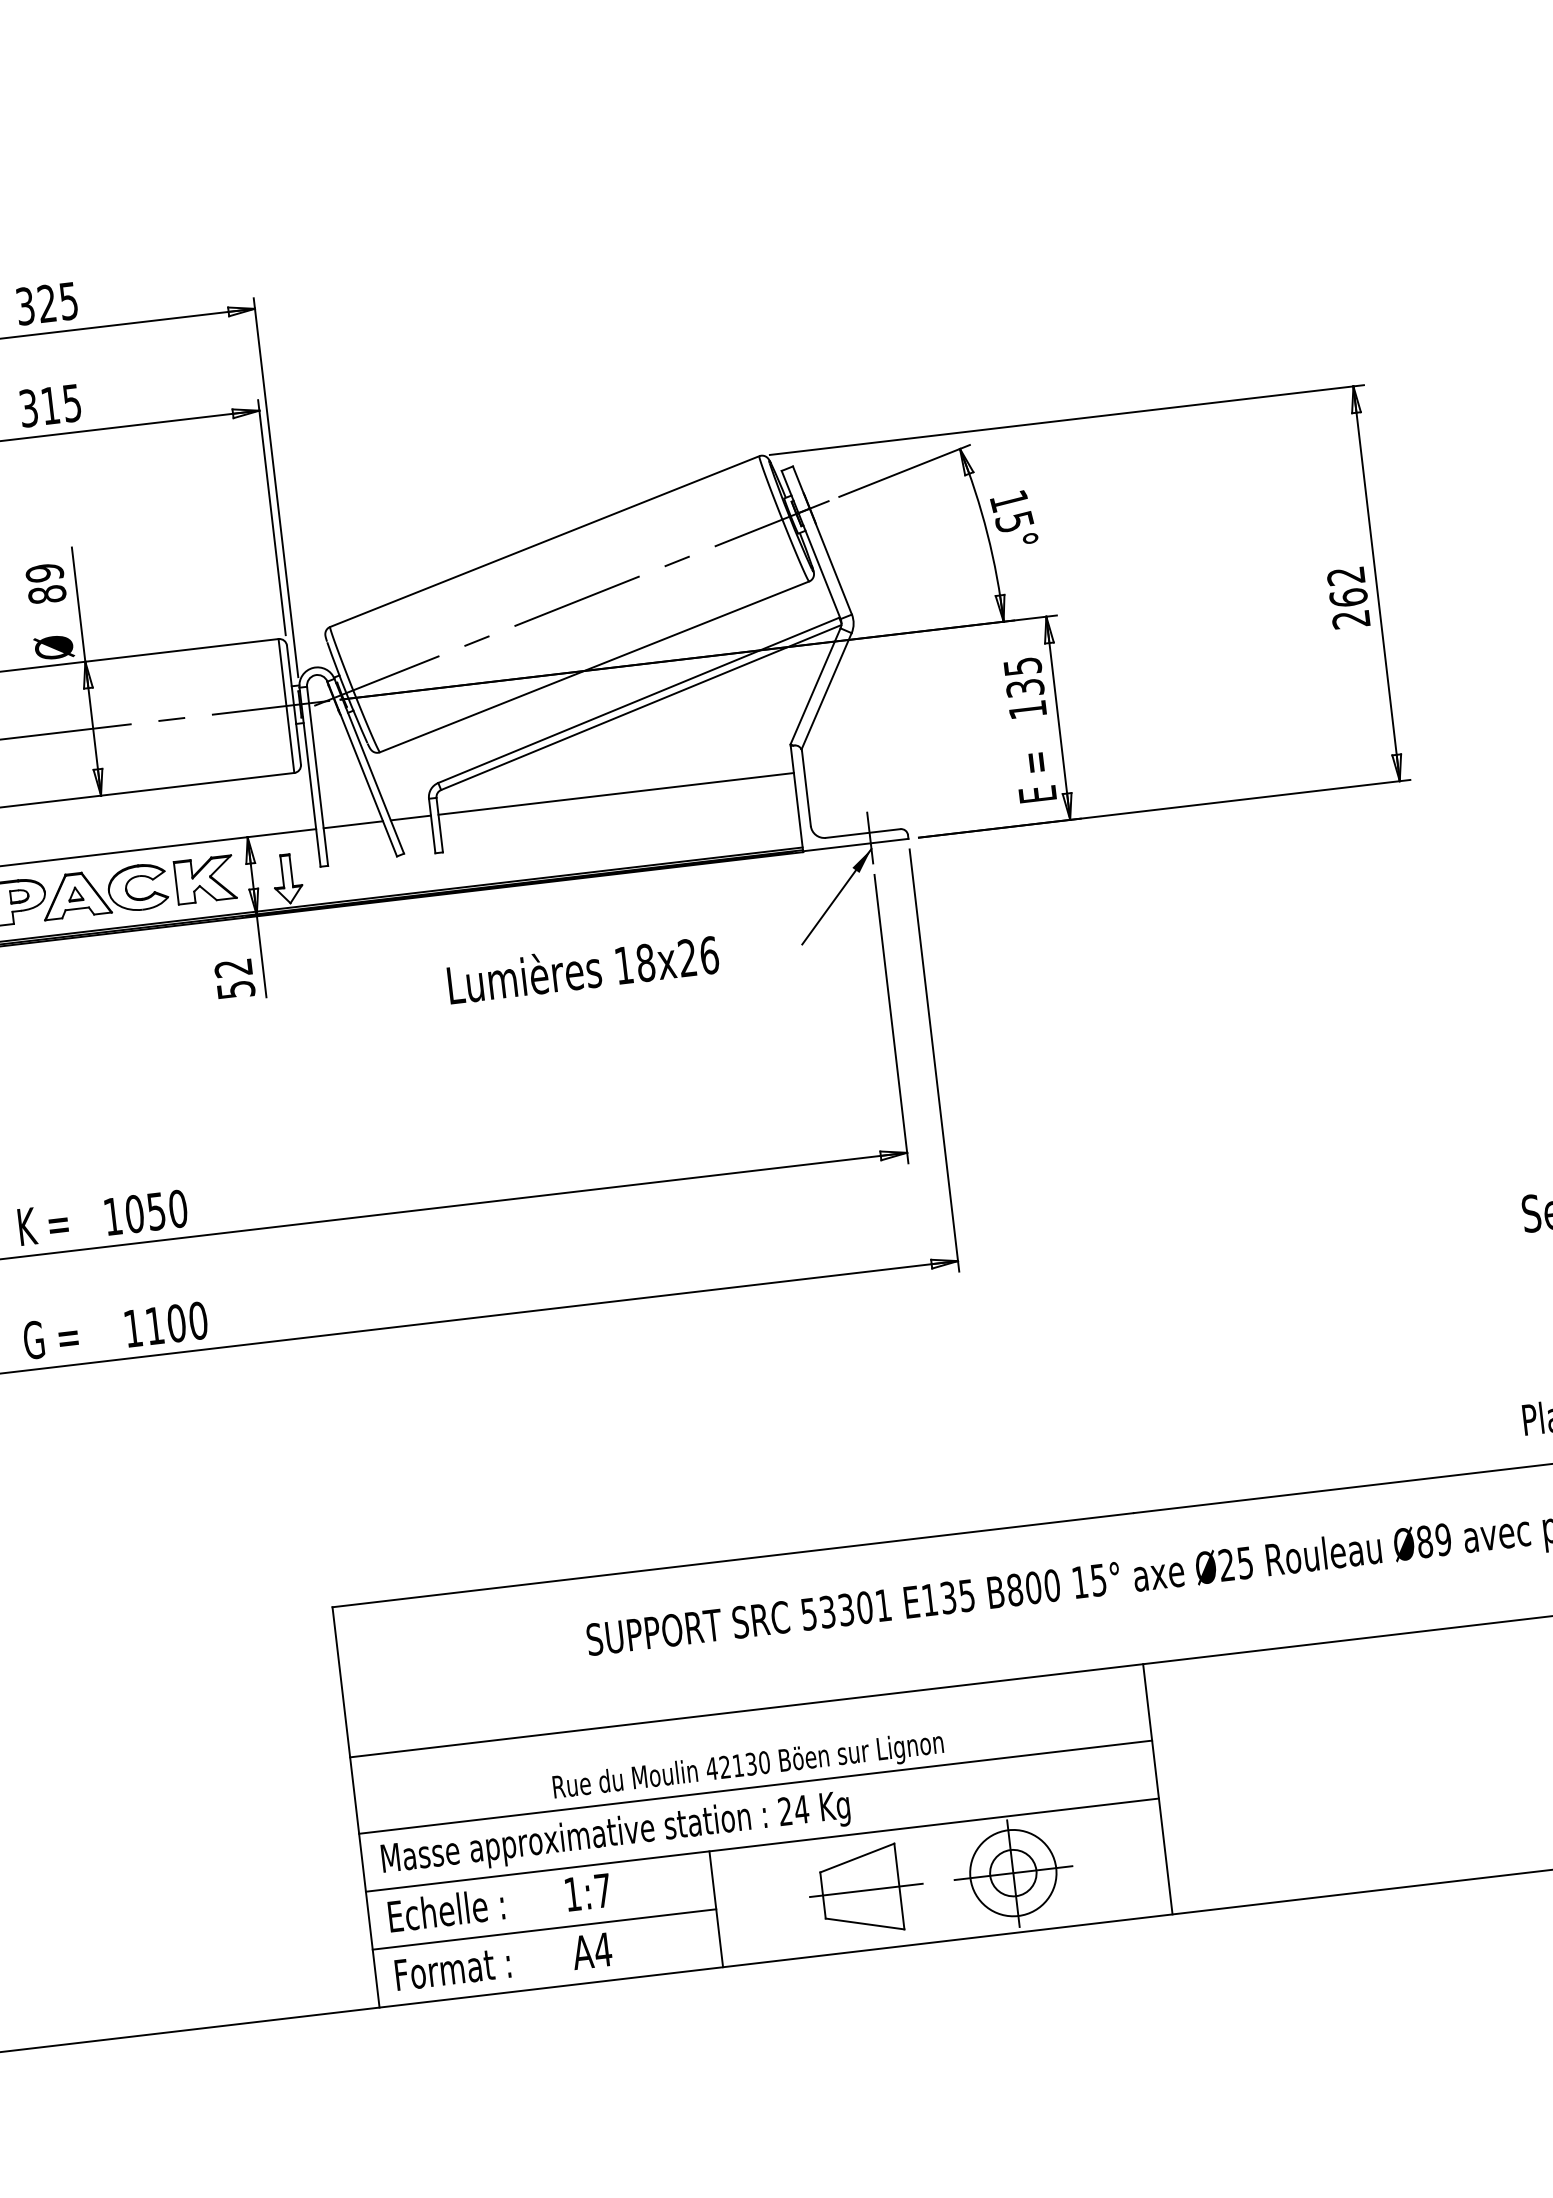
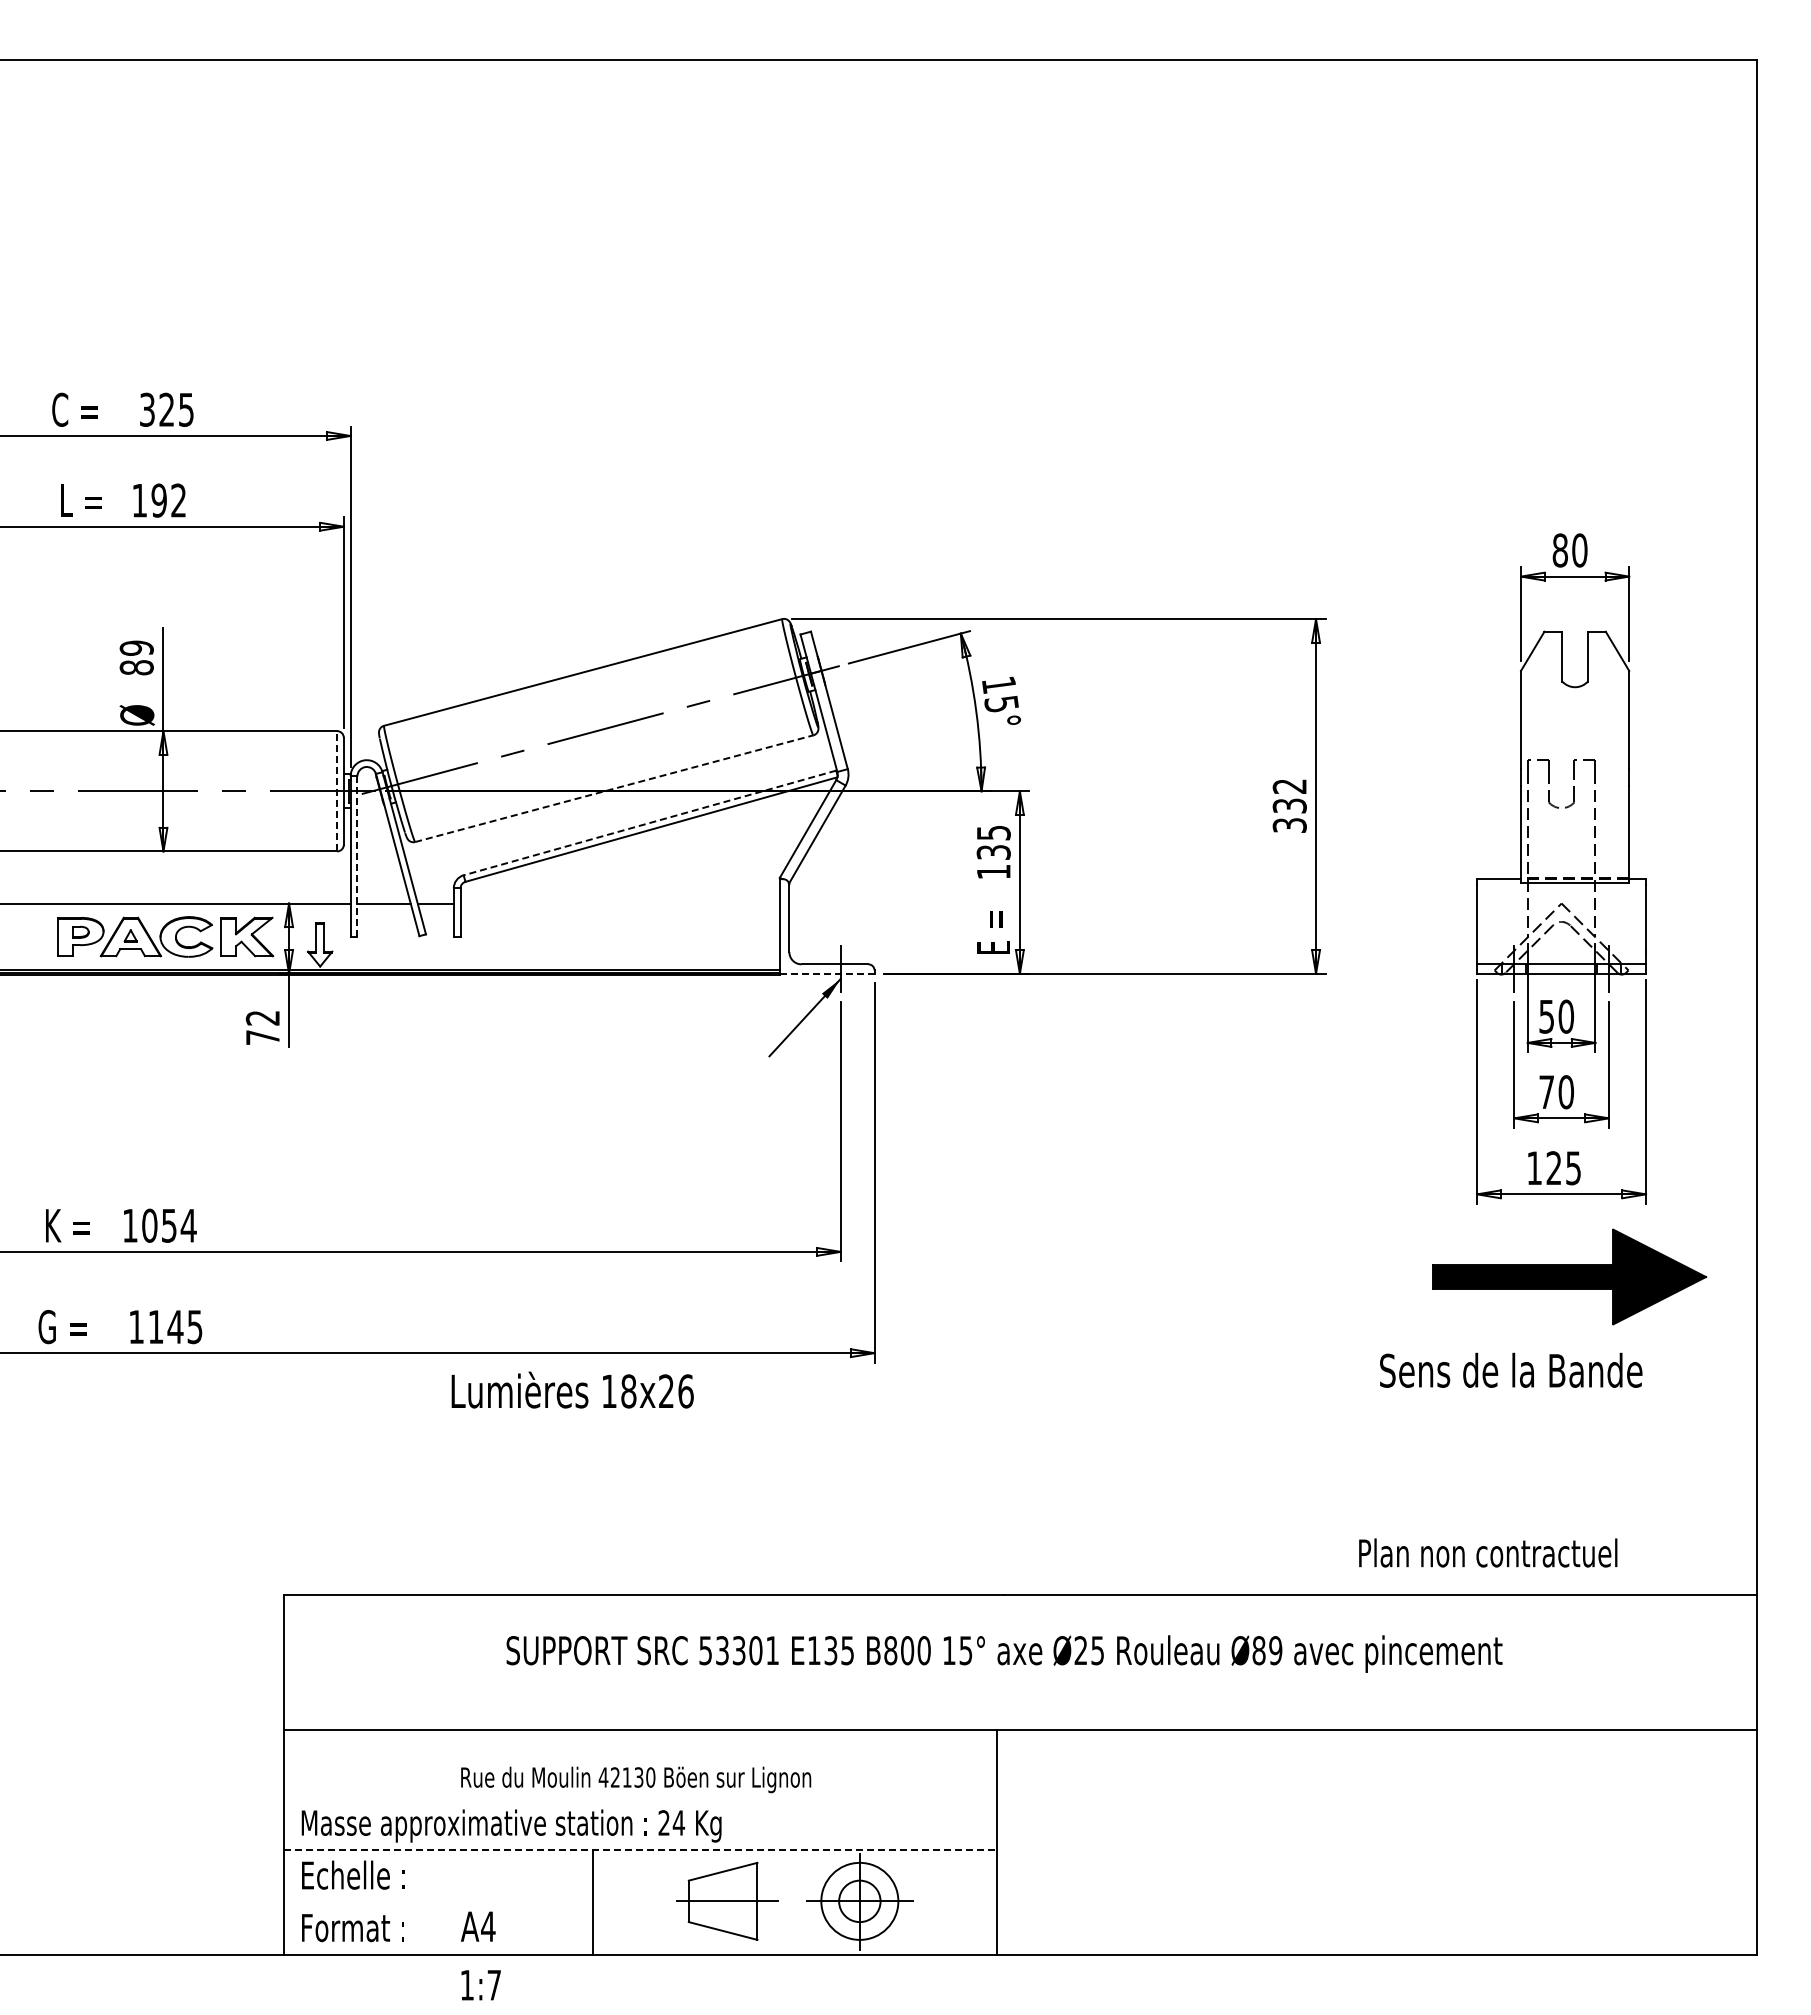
text: (49, 405) -> (158, 500), 315 -> 192
text: (1349, 608) -> (1289, 815), 262 -> 332
line: (594, 666) -> (614, 788), solid -> dashed
line: (638, 701) -> (649, 823), solid -> dashed
line: (286, 705) -> (337, 790), solid -> dashed
line: (317, 775) -> (357, 856), solid -> dashed
line: (615, 793) -> (619, 903), removed
line: (854, 844) -> (826, 973), solid -> dashed
text: (582, 968) -> (572, 1389), moved
text: (236, 989) -> (263, 1037), 52 -> 72
text: (177, 1208) -> (188, 1225), 1050 -> 1054
text: (186, 1321) -> (184, 1326), 1100 -> 1145
line: (755, 1787) -> (640, 1798), removed
line: (762, 1845) -> (640, 1850), solid -> dashed
text: (587, 1892) -> (480, 1985), moved
line: (544, 1929) -> (438, 1902), removed

